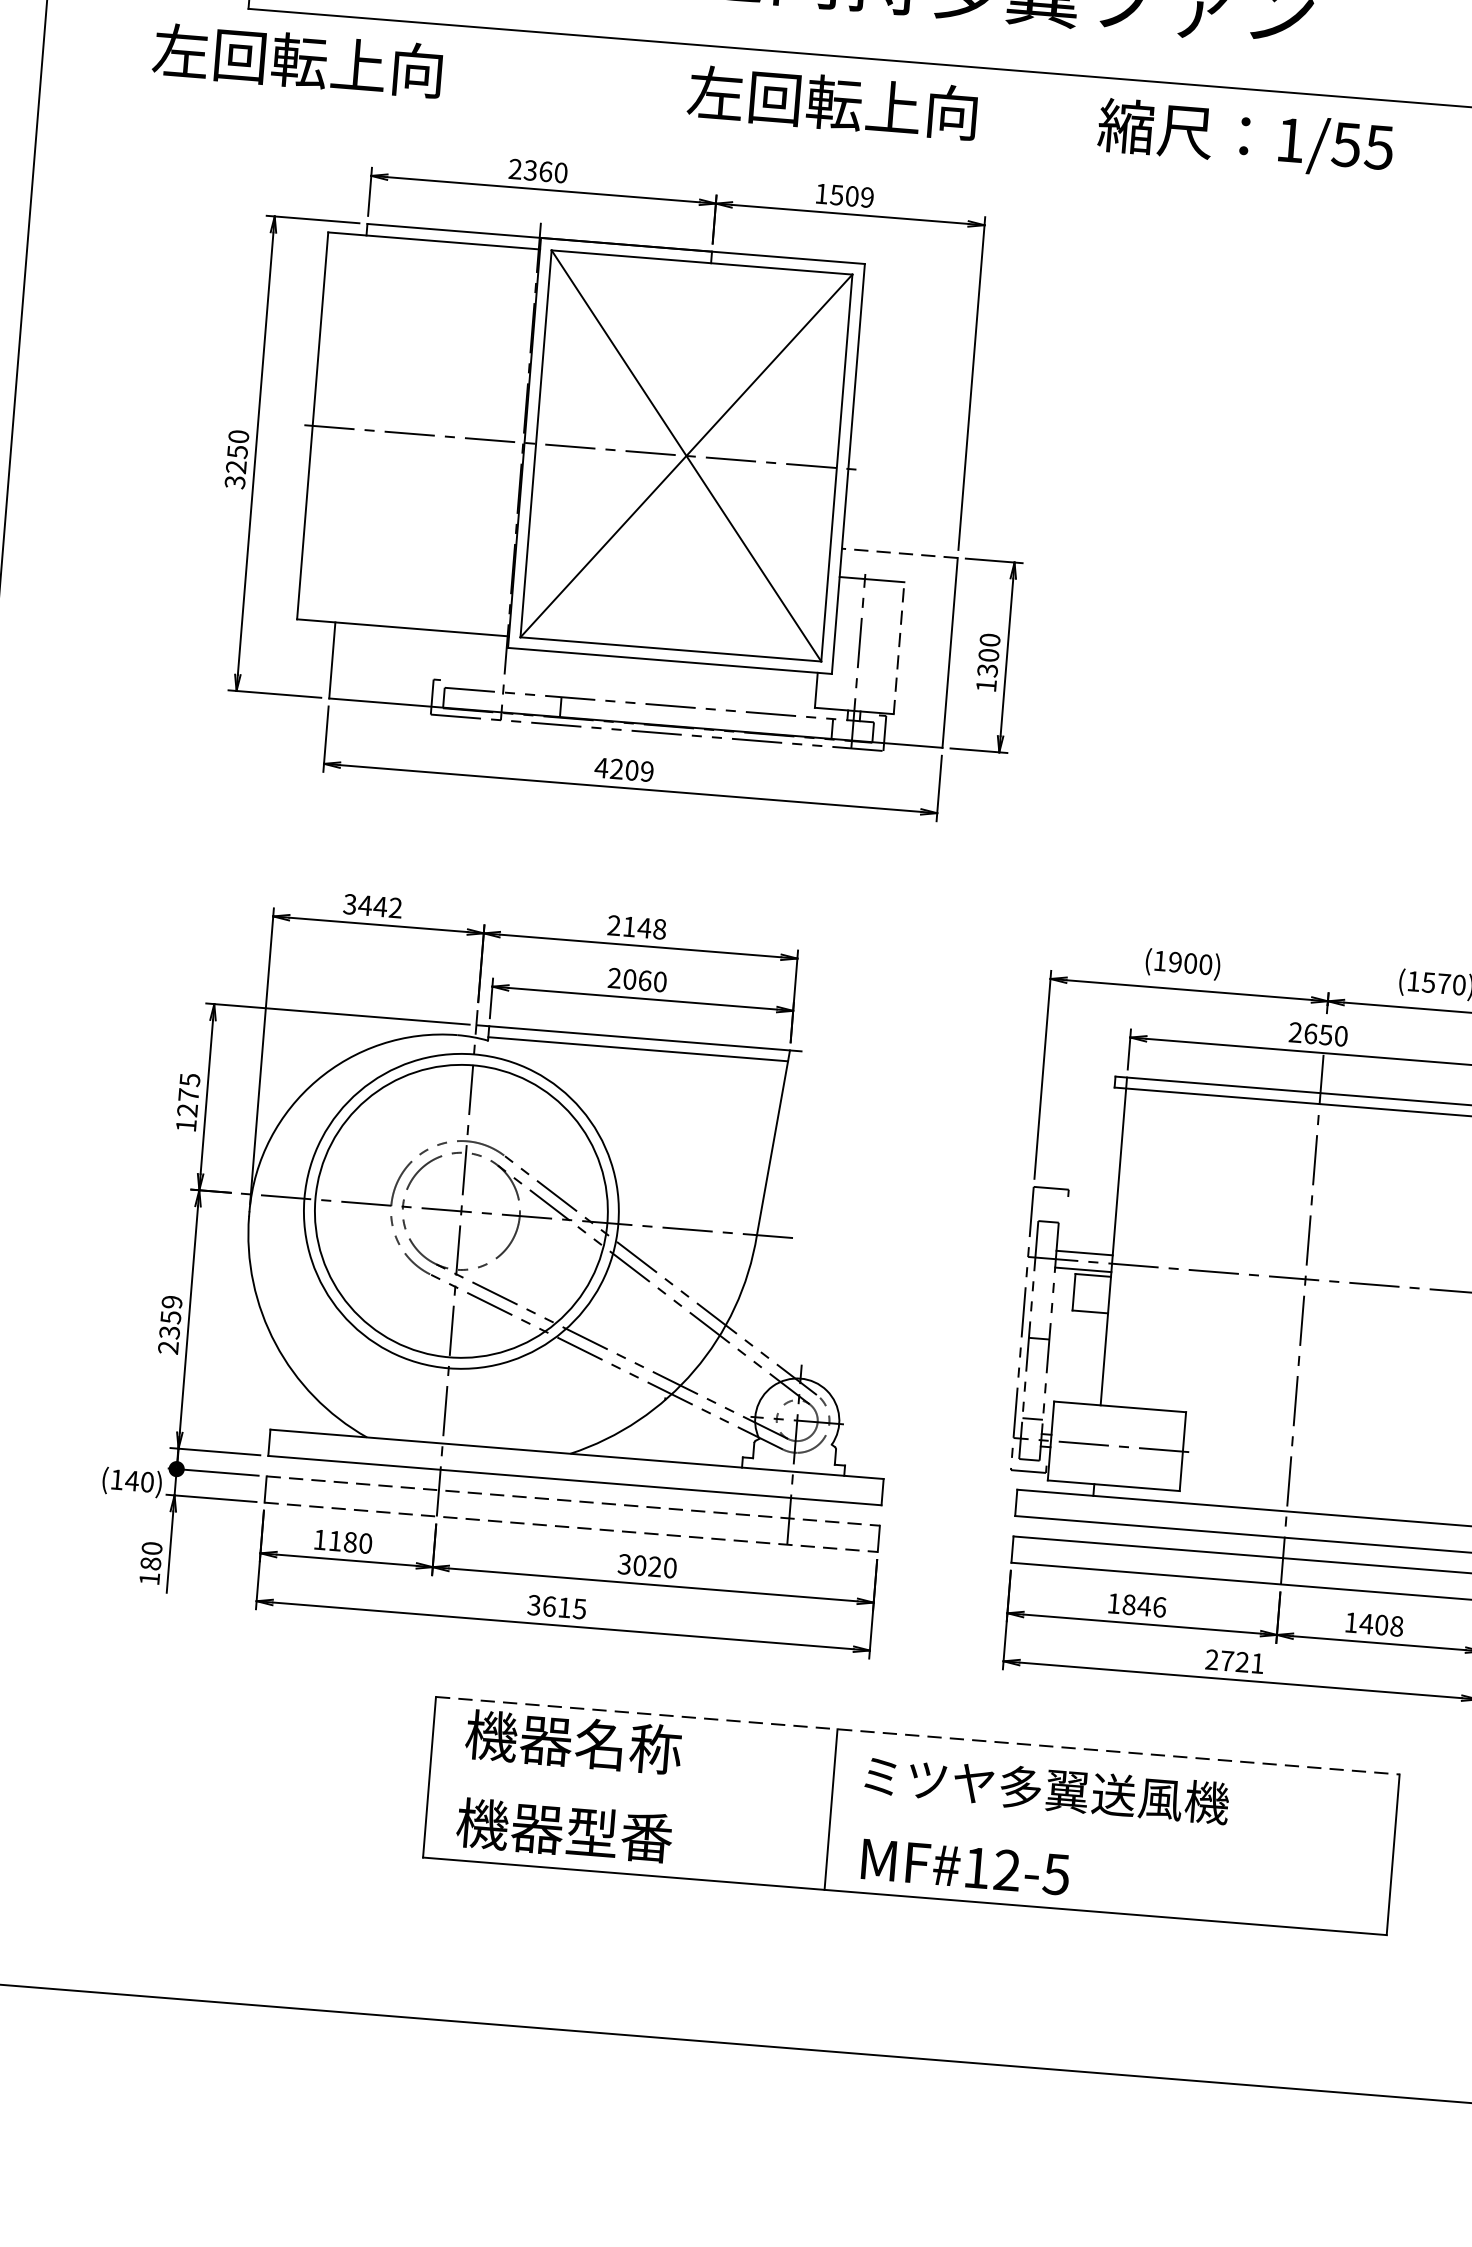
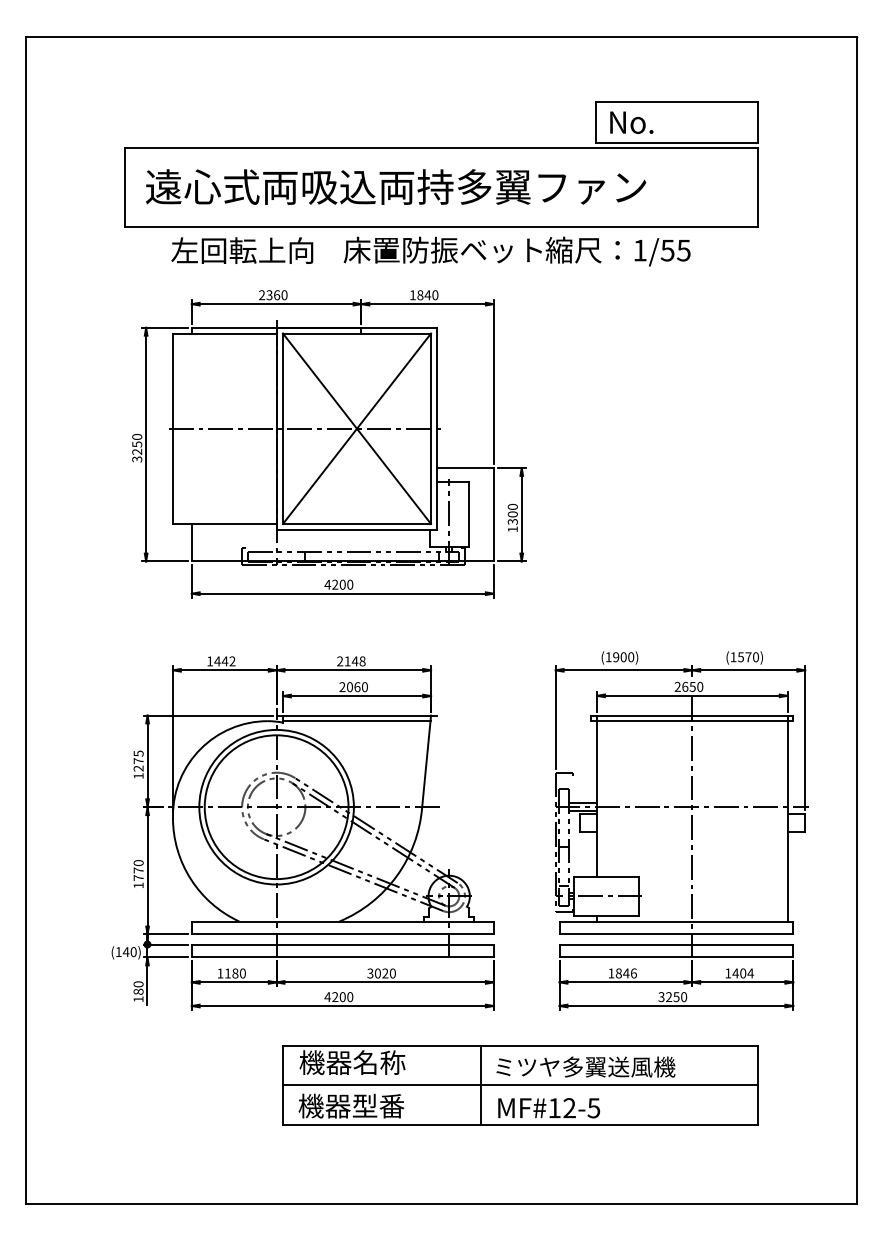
text: (298, 60) -> (242, 250), moved
text: (889, 105) -> (442, 249), 左回転上向 -> 床置防振ベット
text: (851, 196) -> (427, 295), 1509 -> 1840
line: (900, 554) -> (465, 468), dashed -> solid
line: (899, 646) -> (468, 513), dashed -> solid
text: (647, 771) -> (350, 584), 4209 -> 4200
text: (350, 904) -> (210, 661), 3442 -> 1442
text: (169, 1325) -> (138, 874), 2359 -> 1770
line: (572, 1500) -> (342, 944), dashed -> solid
line: (570, 1527) -> (342, 957), dashed -> solid
text: (555, 1607) -> (338, 997), 3615 -> 4200
text: (1396, 1626) -> (750, 973), 1408 -> 1404
text: (1234, 1662) -> (672, 997), 2721 -> 3250
line: (919, 1735) -> (521, 1045), dashed -> solid
line: (911, 1816) -> (520, 1085), added

